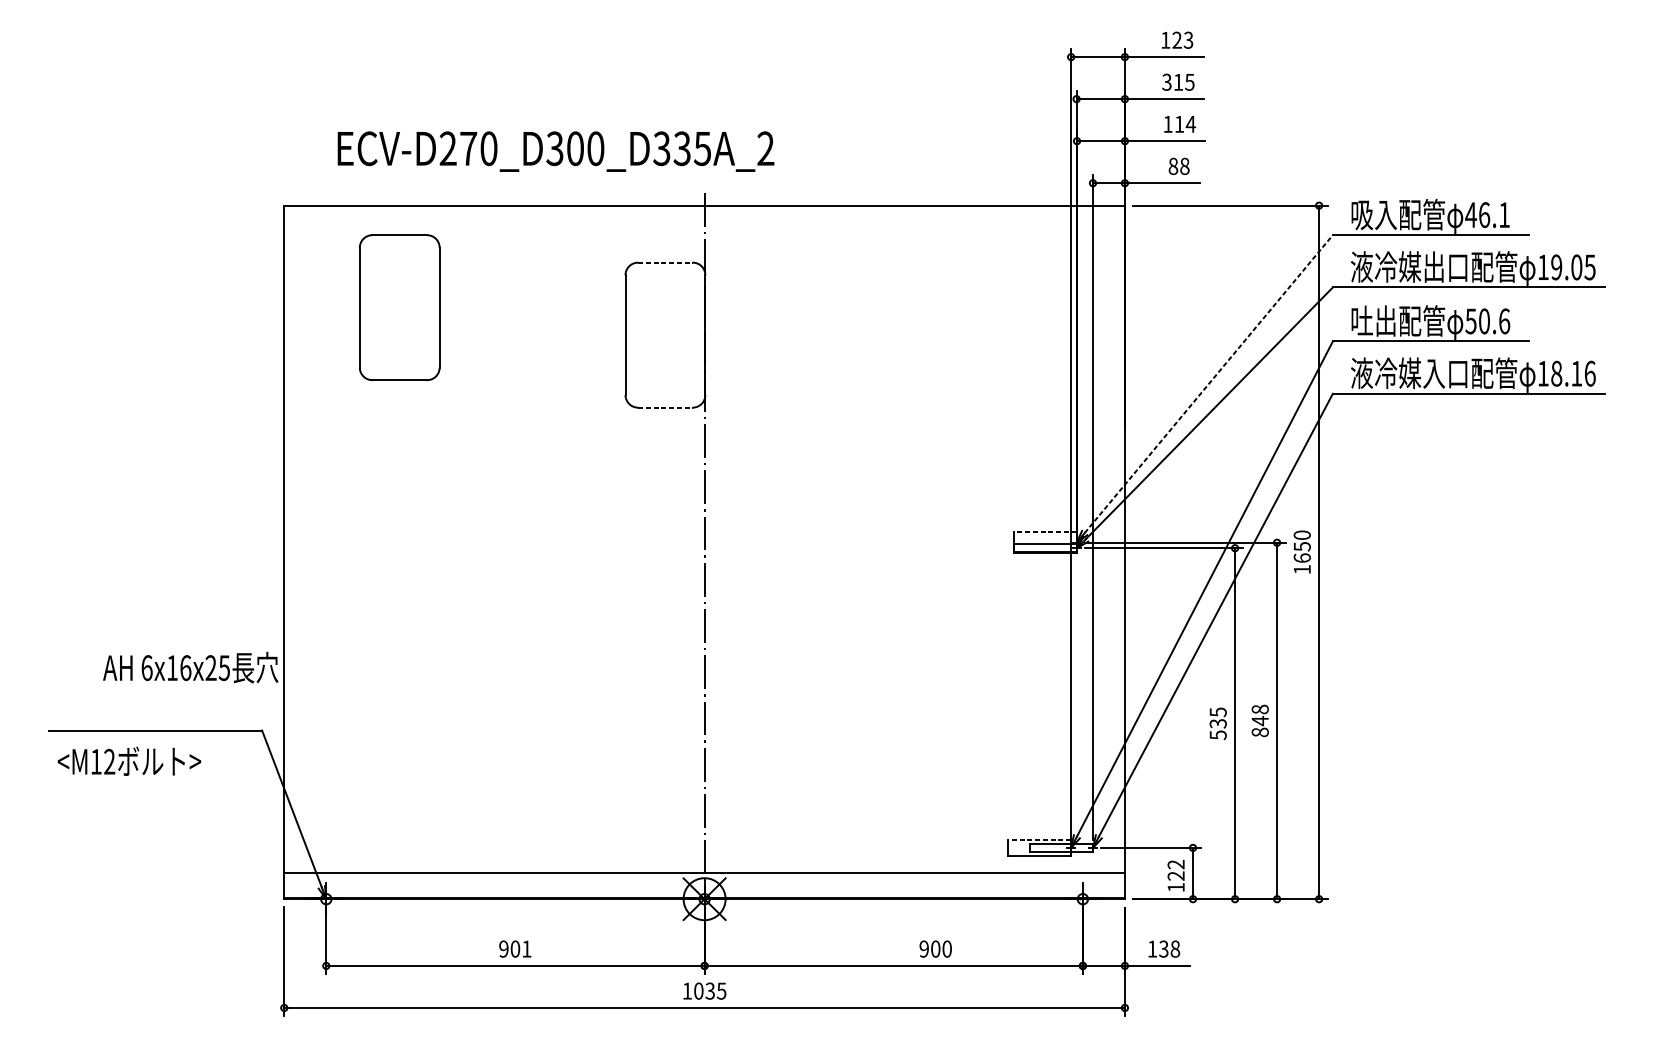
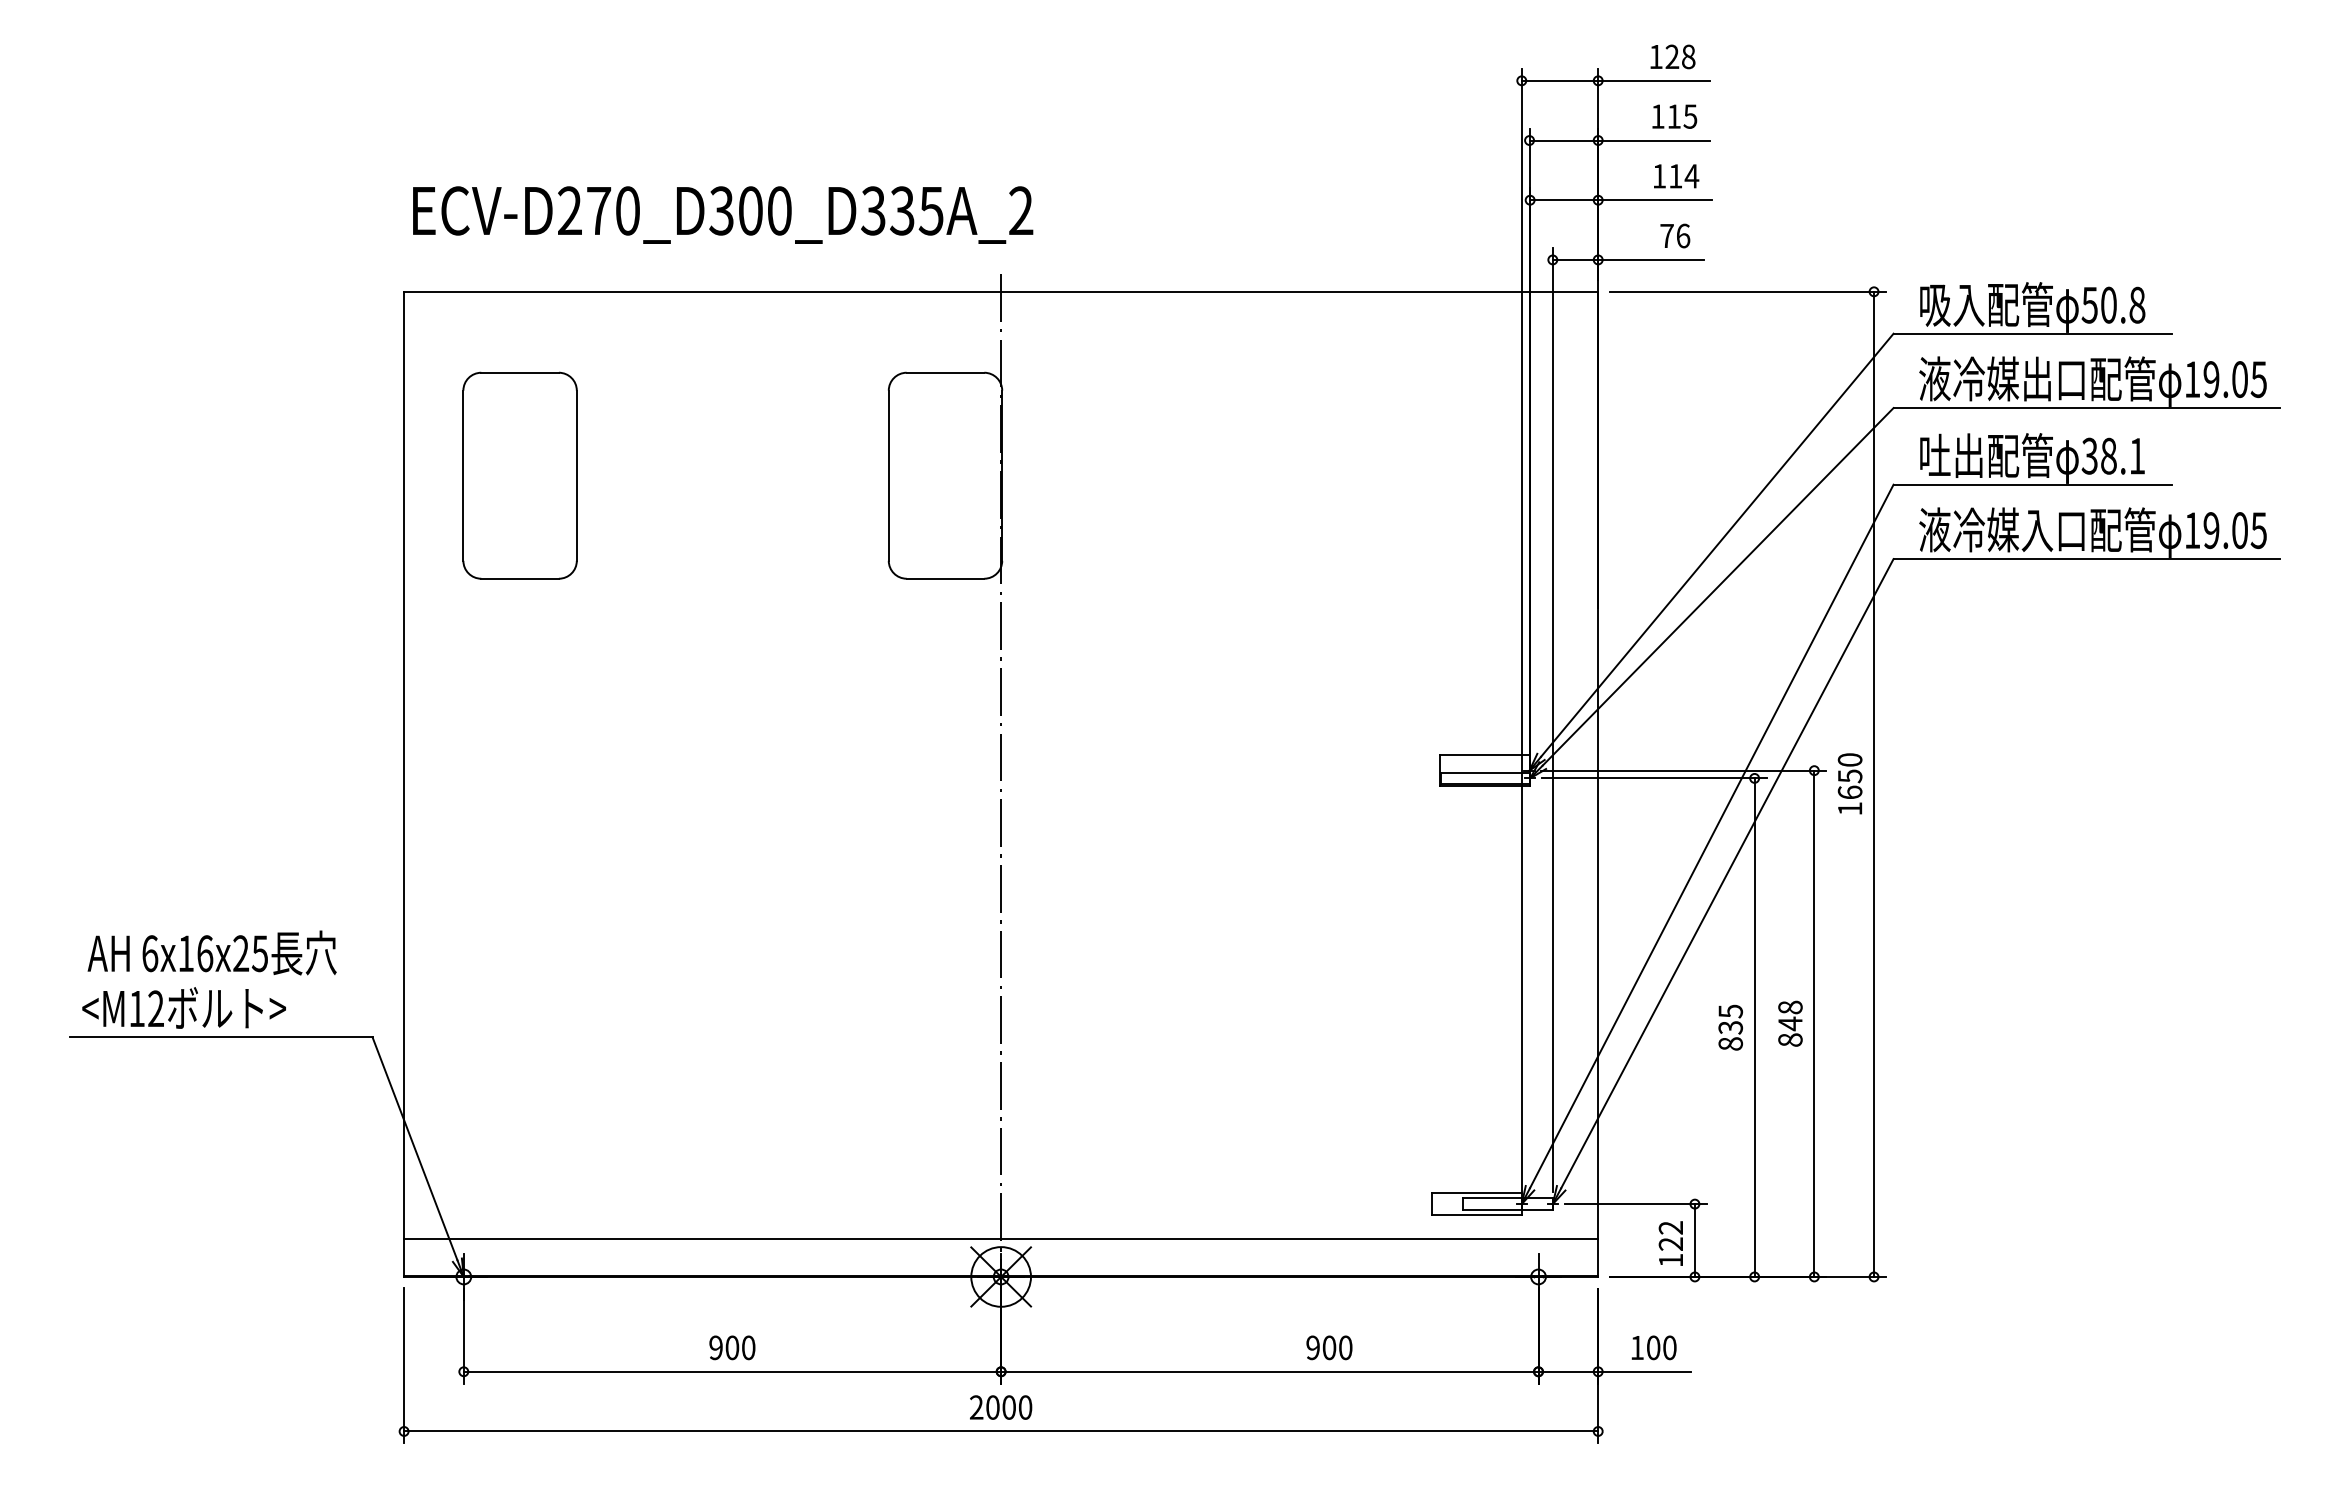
text: (1188, 40) -> (1688, 56), 123 -> 128
text: (1166, 82) -> (1657, 116), 315 -> 115
text: (556, 151) -> (723, 214), moved
text: (1179, 166) -> (1675, 235), 88 -> 76
text: (1487, 214) -> (2113, 304), 46.1 -> 50.8
line: (665, 262) -> (945, 372), dashed -> solid
part: (399, 307) -> (519, 475), moved
text: (1487, 320) -> (2113, 455), 50.6 -> 38.1
text: (1573, 373) -> (2235, 530), 18.16 -> 19.05
line: (1208, 383) -> (1717, 544), dashed -> solid
line: (665, 407) -> (945, 578), dashed -> solid
line: (1044, 532) -> (1484, 755), dashed -> solid
text: (190, 667) -> (211, 952), moved
text: (1218, 734) -> (1730, 1043), 535 -> 835
text: (128, 760) -> (183, 1007), moved
line: (1039, 839) -> (1477, 1192), dashed -> solid
text: (526, 948) -> (748, 1347), 901 -> 900
text: (1169, 948) -> (1661, 1347), 138 -> 100
text: (704, 991) -> (1001, 1407), 1035 -> 2000

